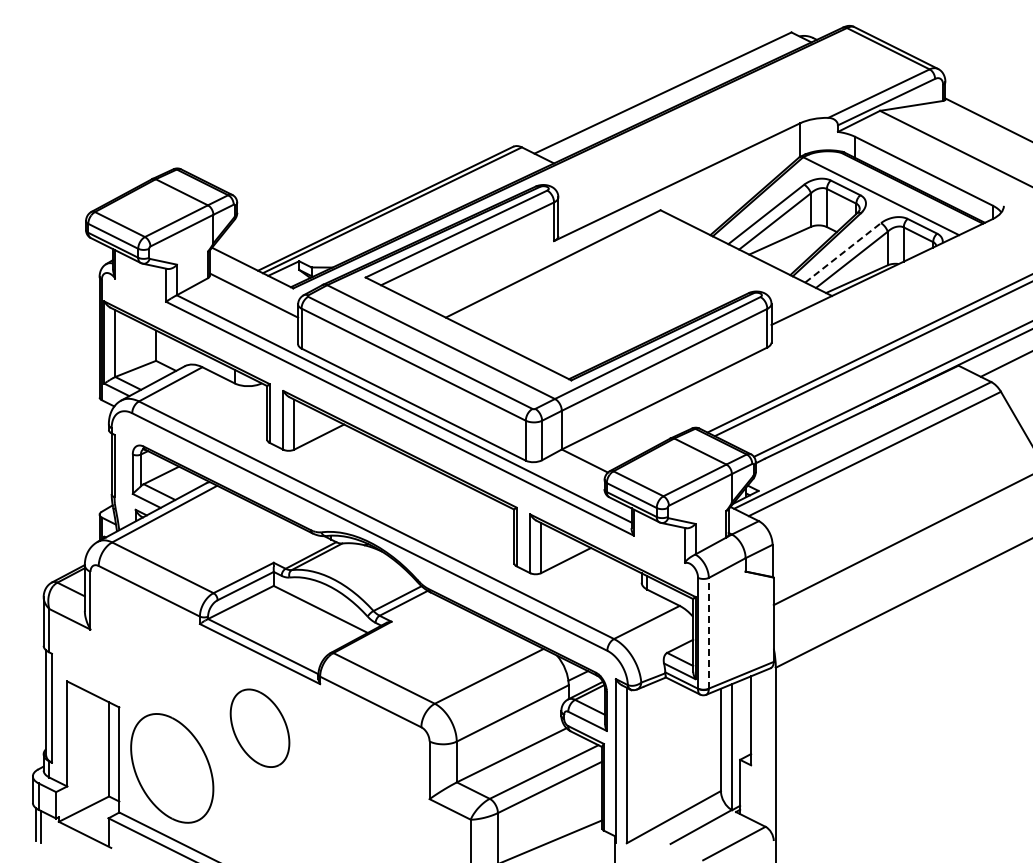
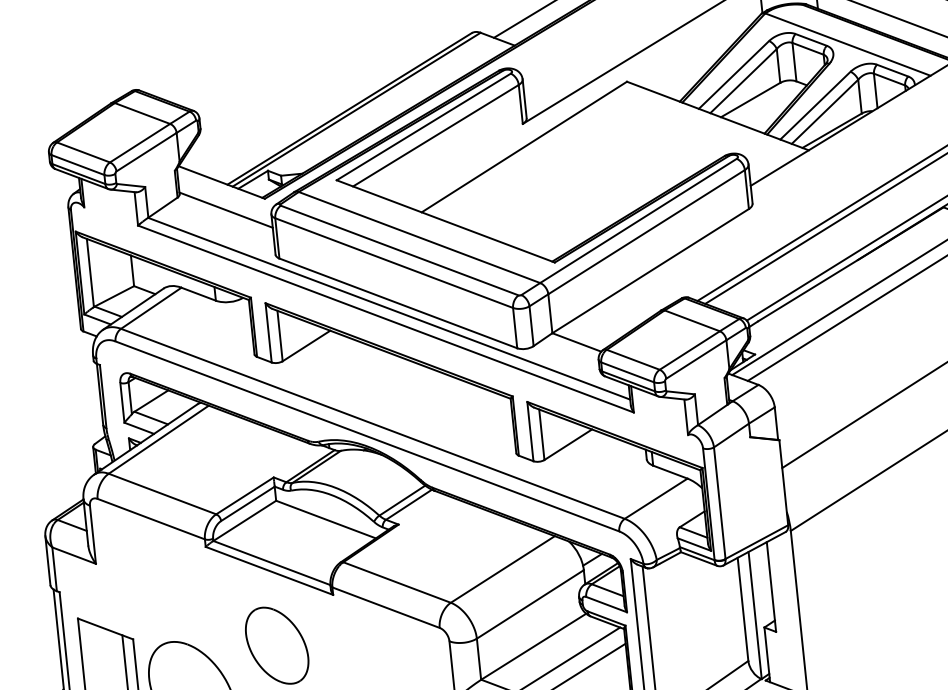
line: (843, 252) -> (815, 105), dashed -> solid
line: (708, 632) -> (719, 502), dashed -> solid

